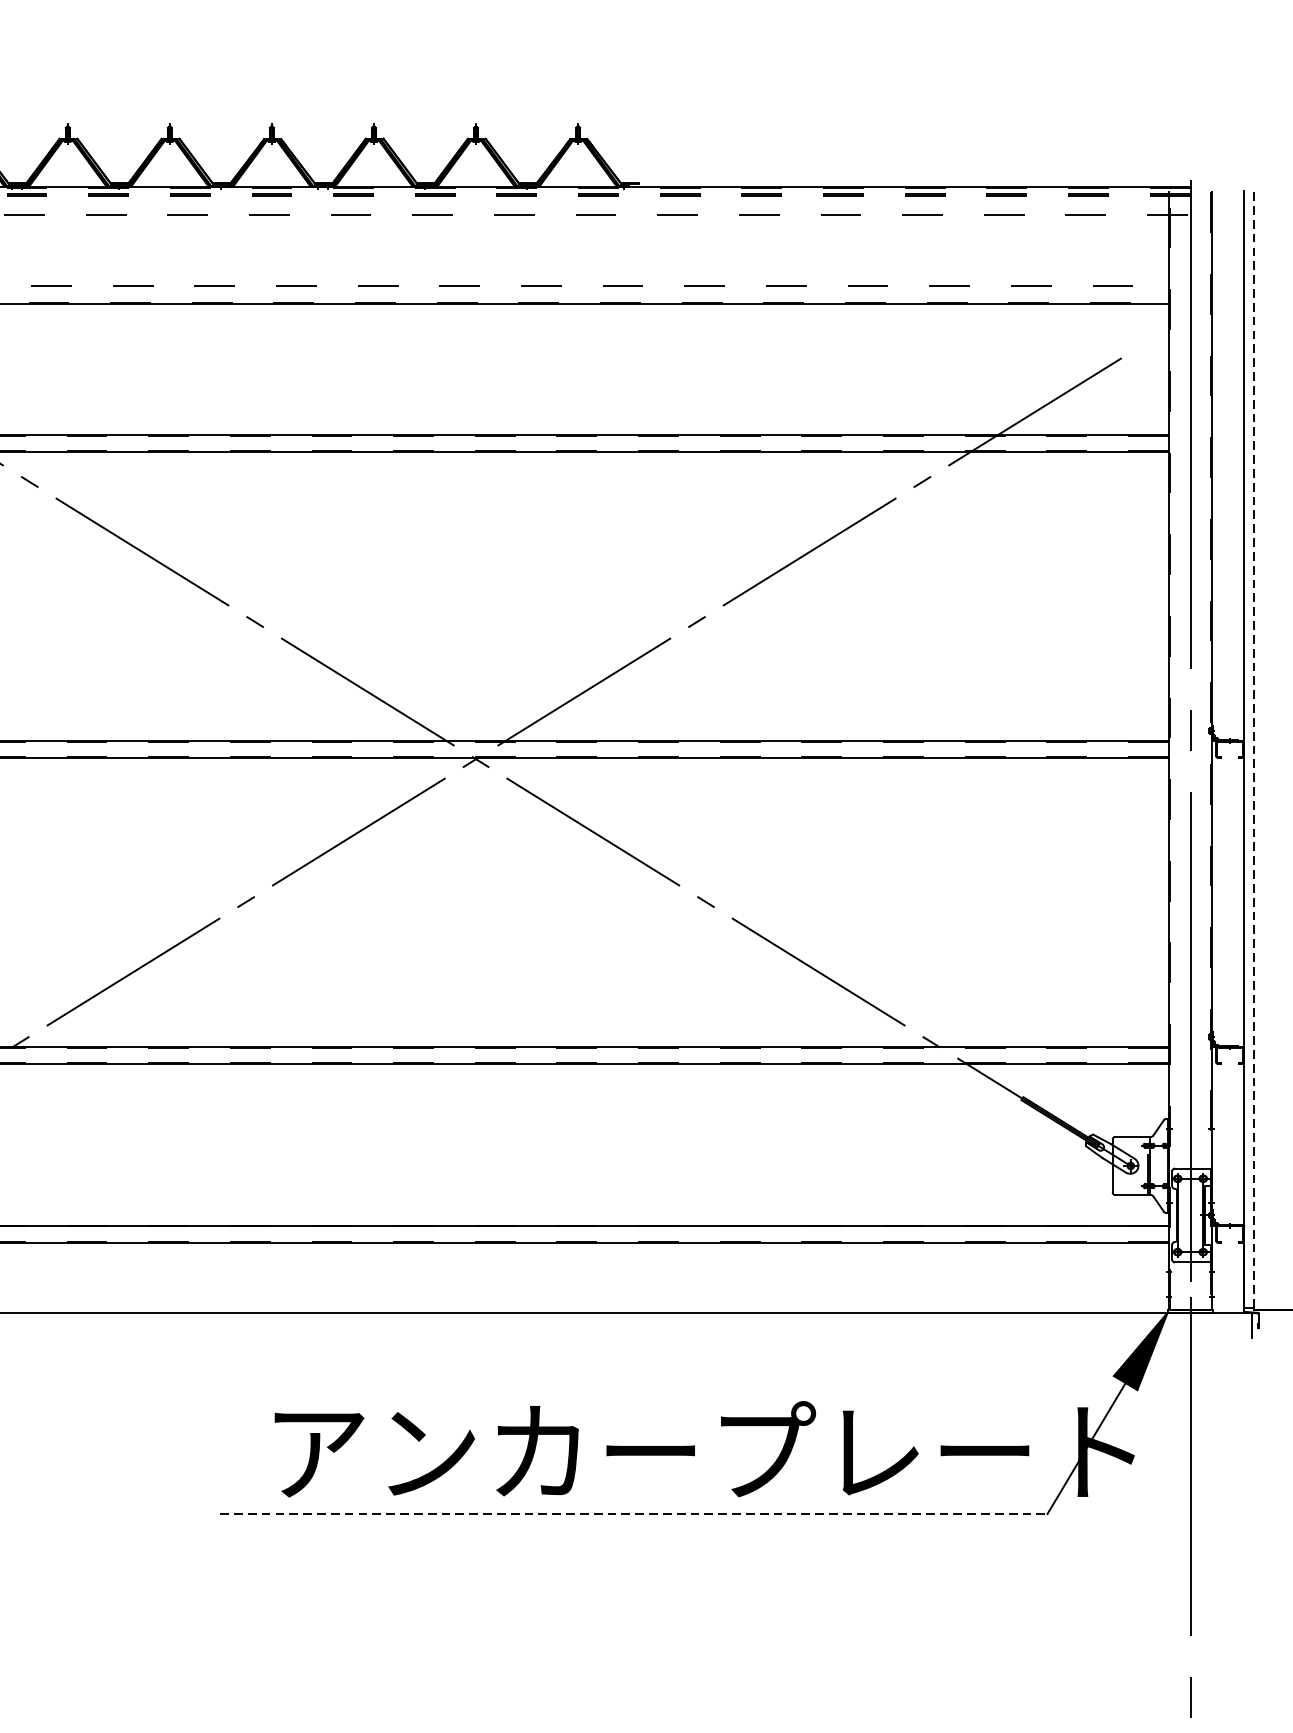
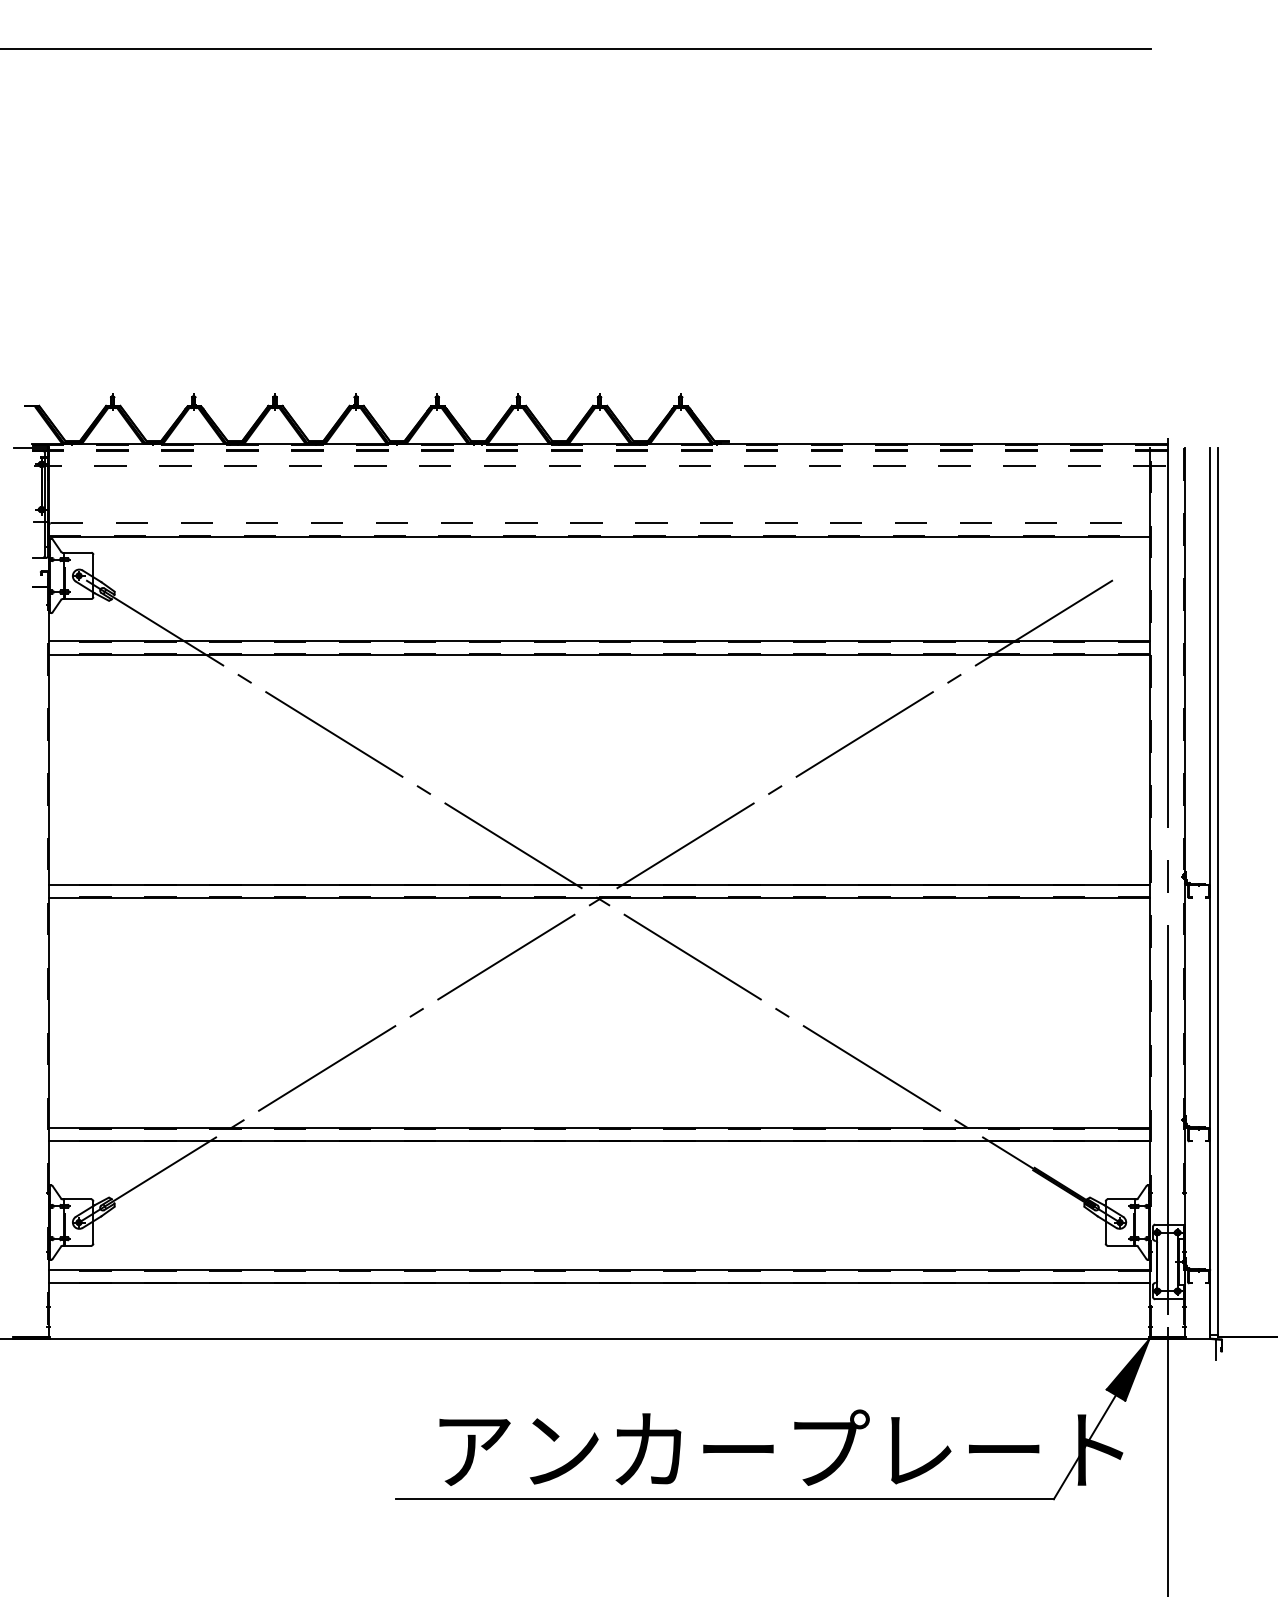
line: (1254, 749) -> (1218, 891), dashed -> solid
line: (633, 1514) -> (724, 1499), dashed -> solid

